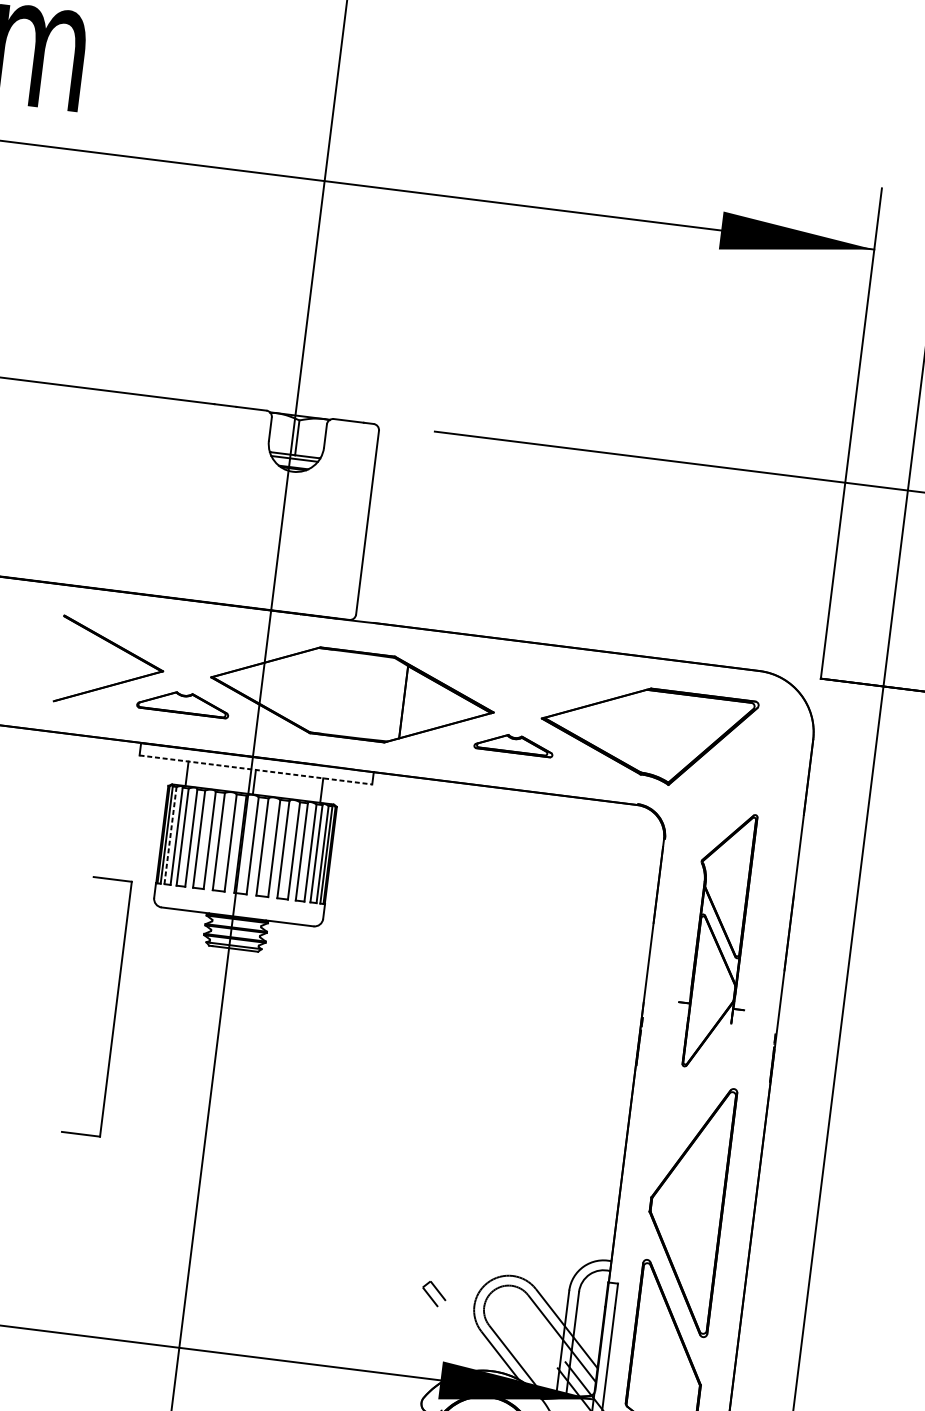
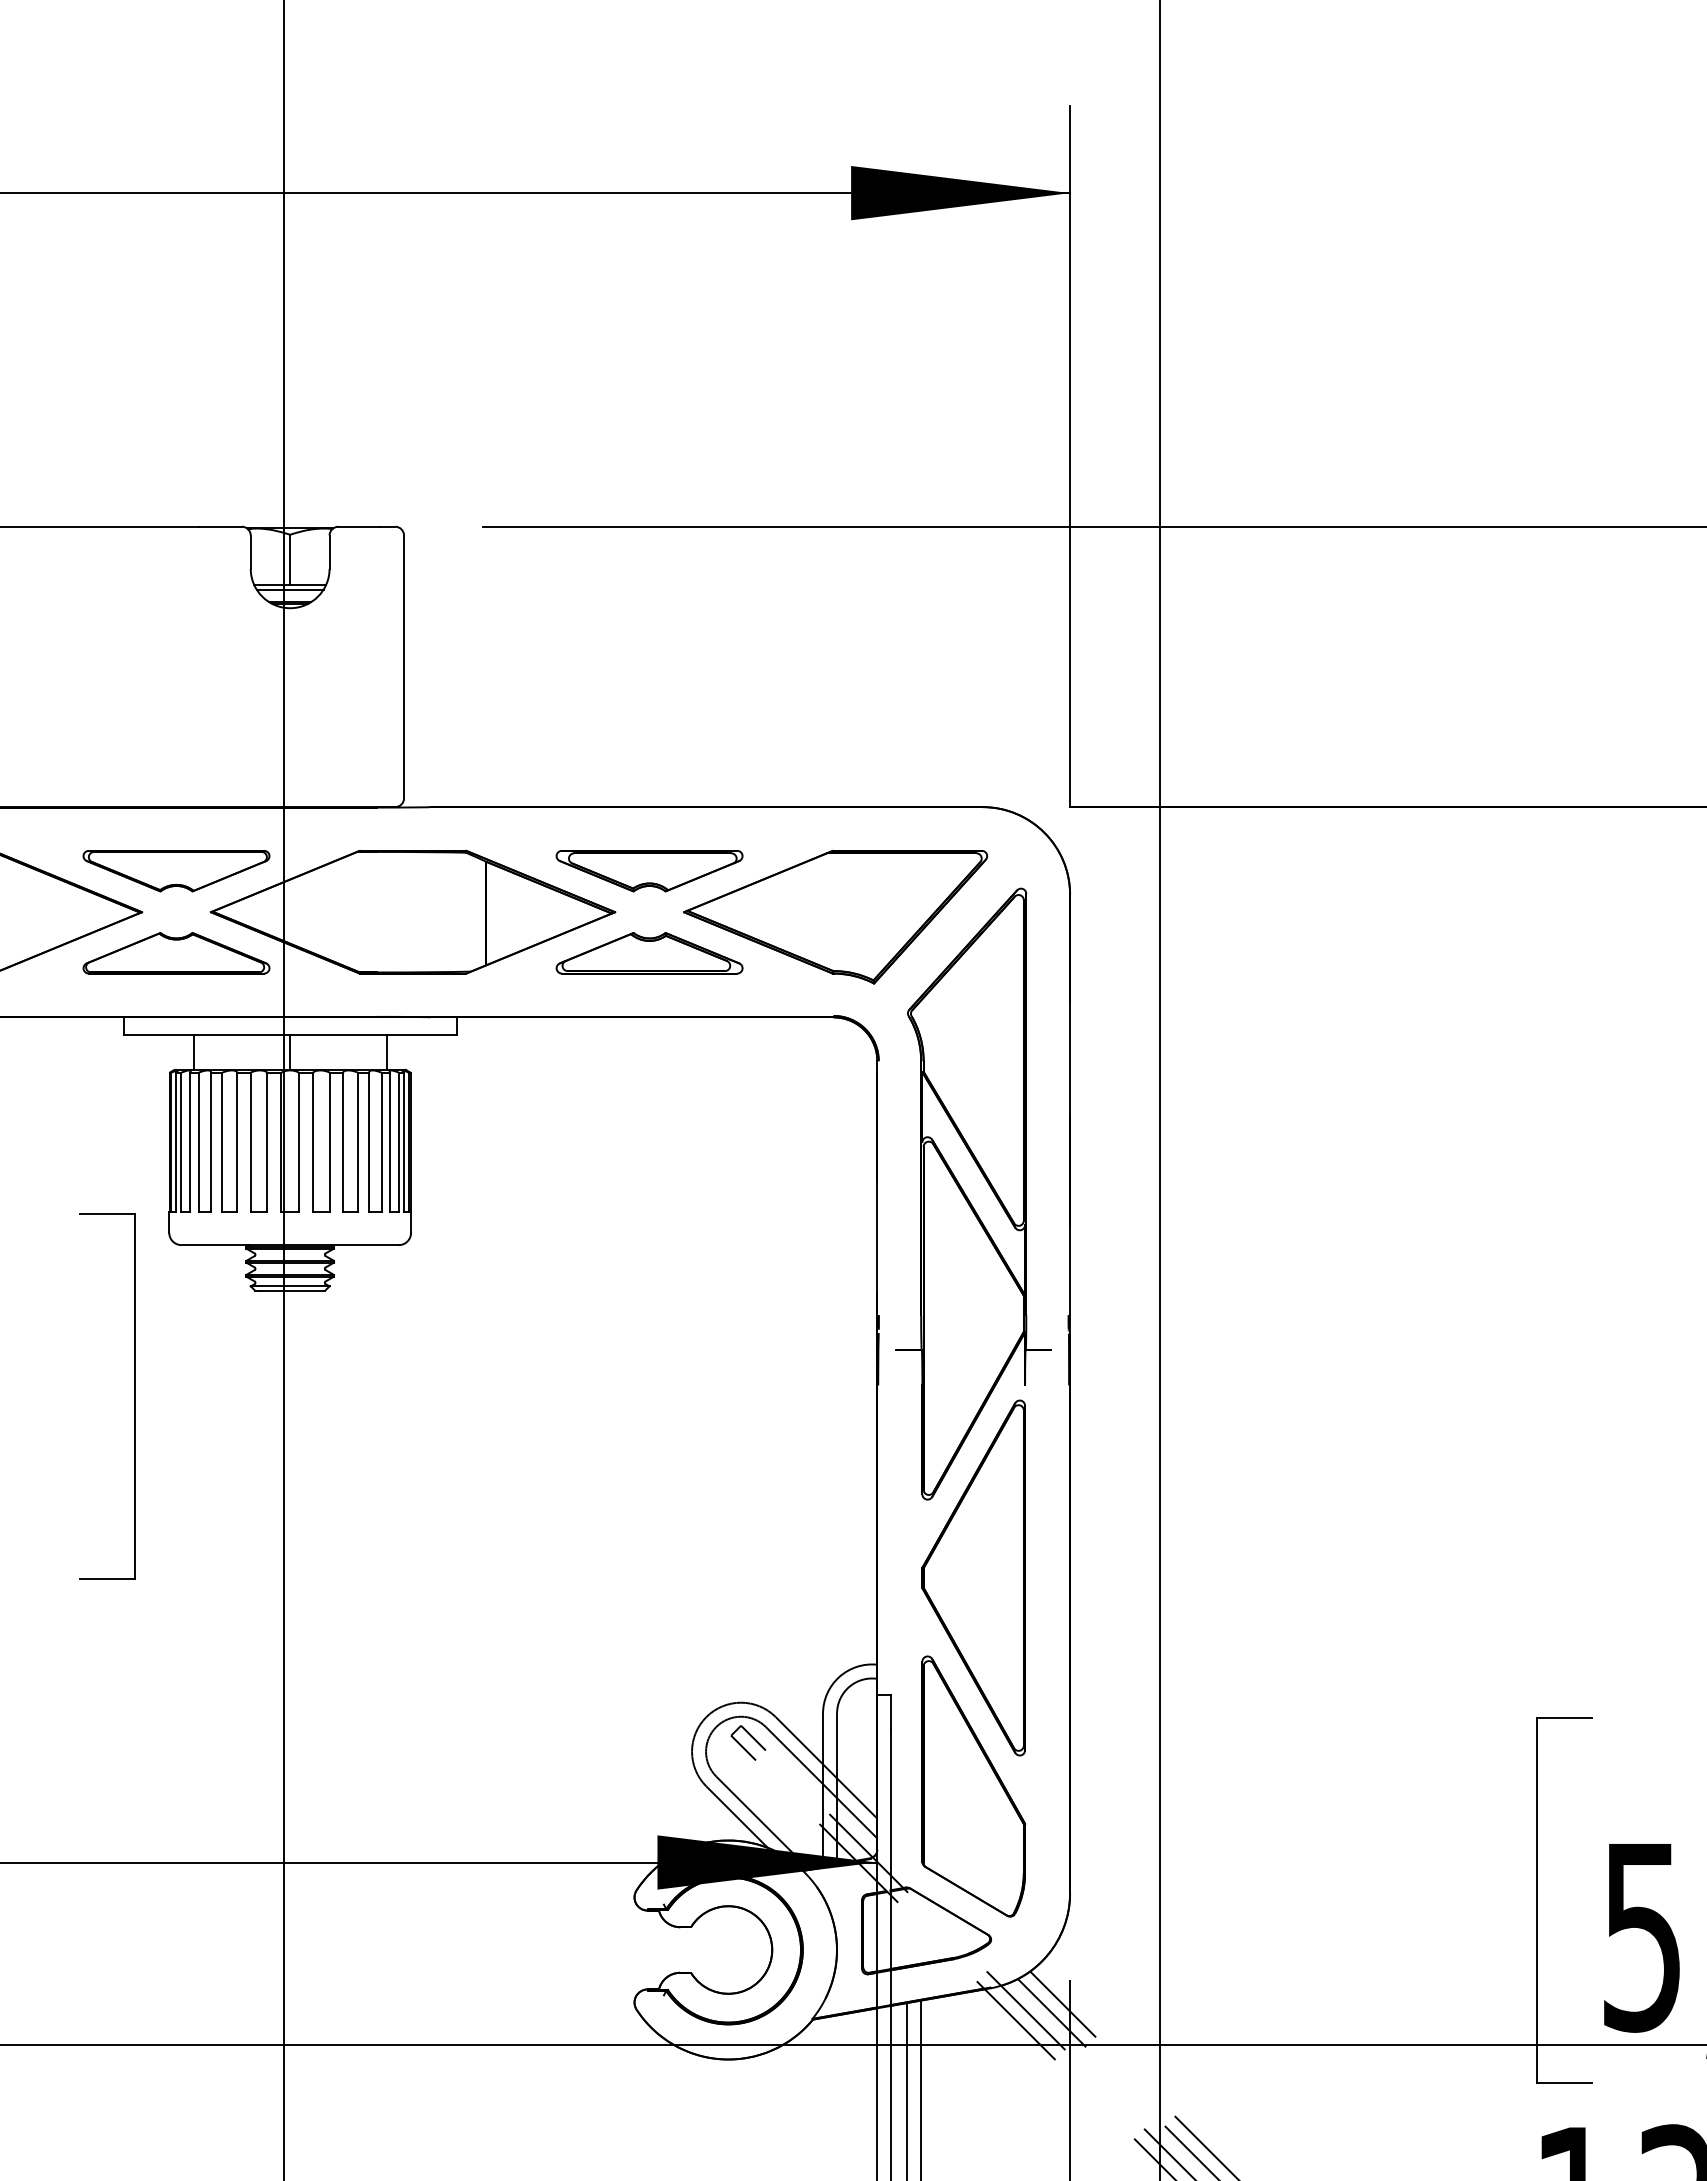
part: (190, 645) -> (176, 871), added
part: (521, 687) -> (649, 871), added
part: (183, 703) -> (176, 953), size x1.43
part: (514, 744) -> (649, 953), size x1.67
line: (256, 769) -> (290, 1034), dashed -> solid
line: (170, 835) -> (181, 1142), dashed -> solid
part: (719, 940) -> (973, 1193), size x1.67
part: (434, 1293) -> (748, 1742), moved

